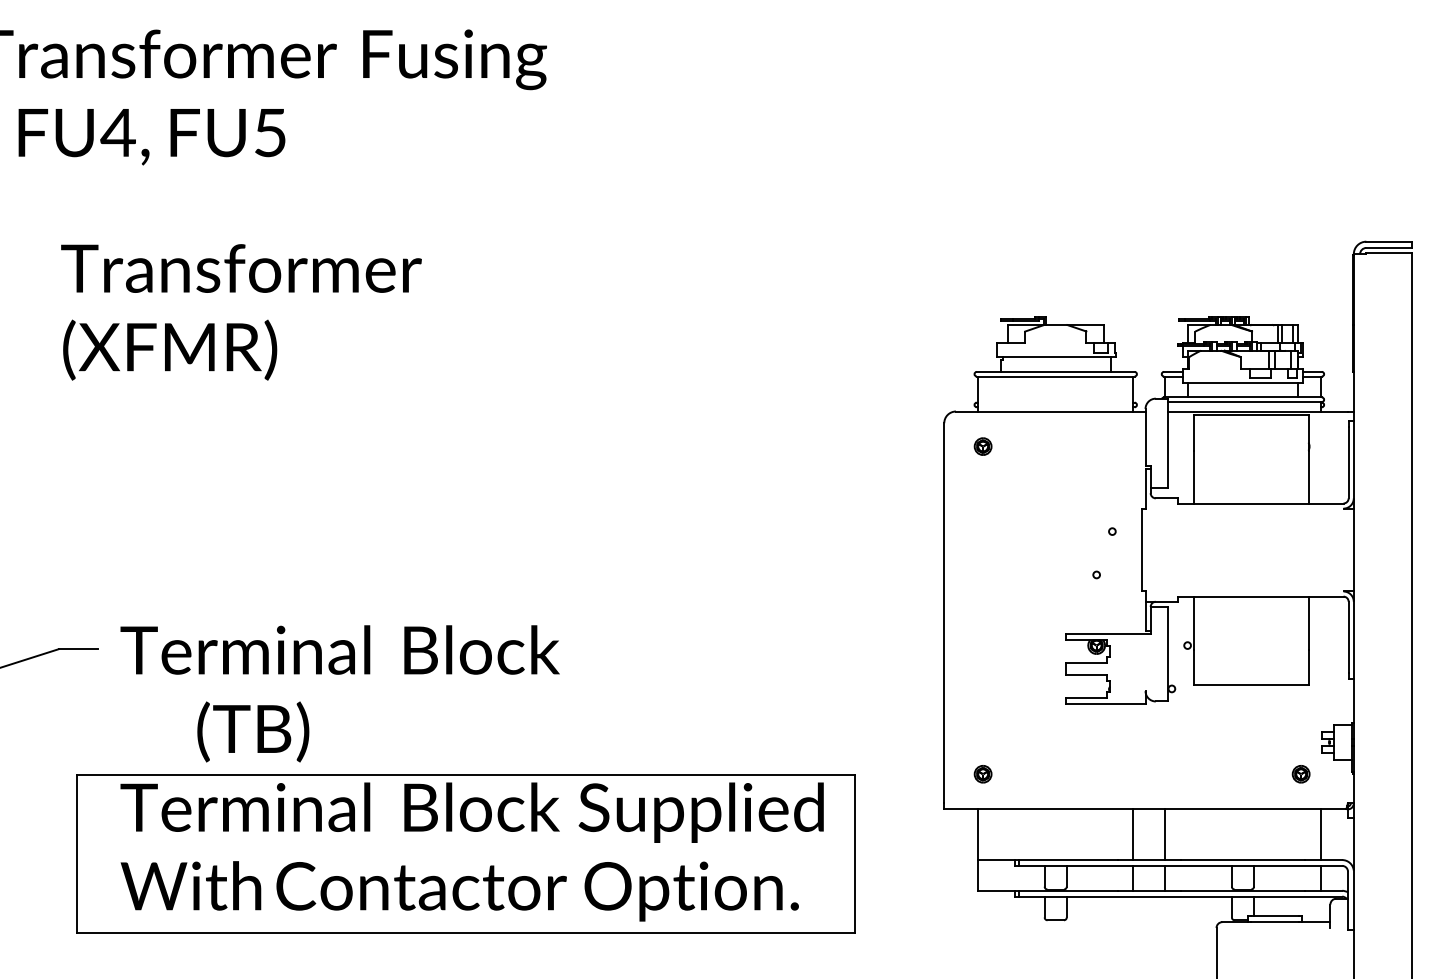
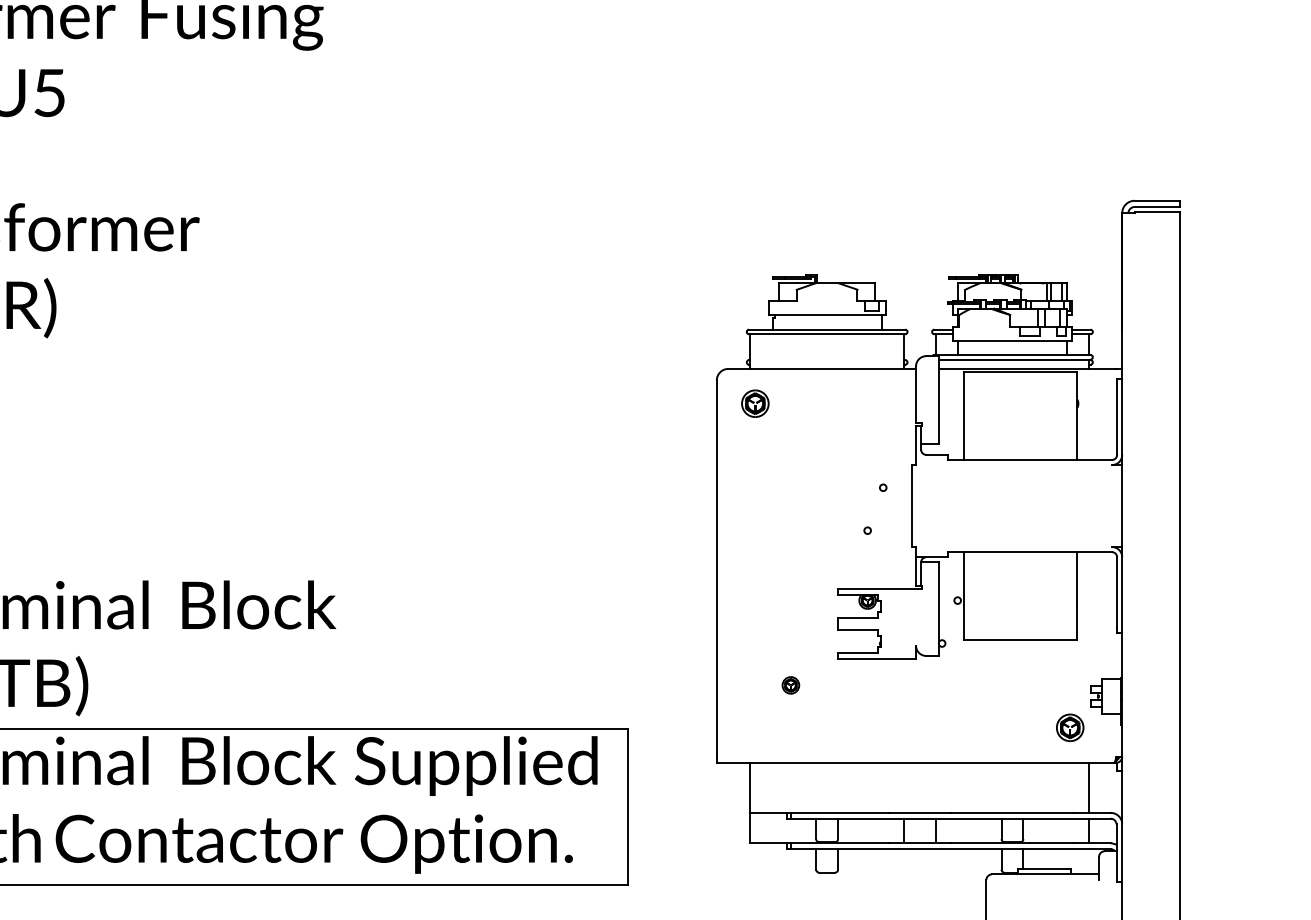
part: (982, 446) -> (754, 403), size x1.6
part: (982, 774) -> (790, 685), moved
part: (1300, 774) -> (1069, 728), size x1.6
line: (1133, 834) -> (904, 787), removed
line: (1165, 834) -> (935, 787), removed

